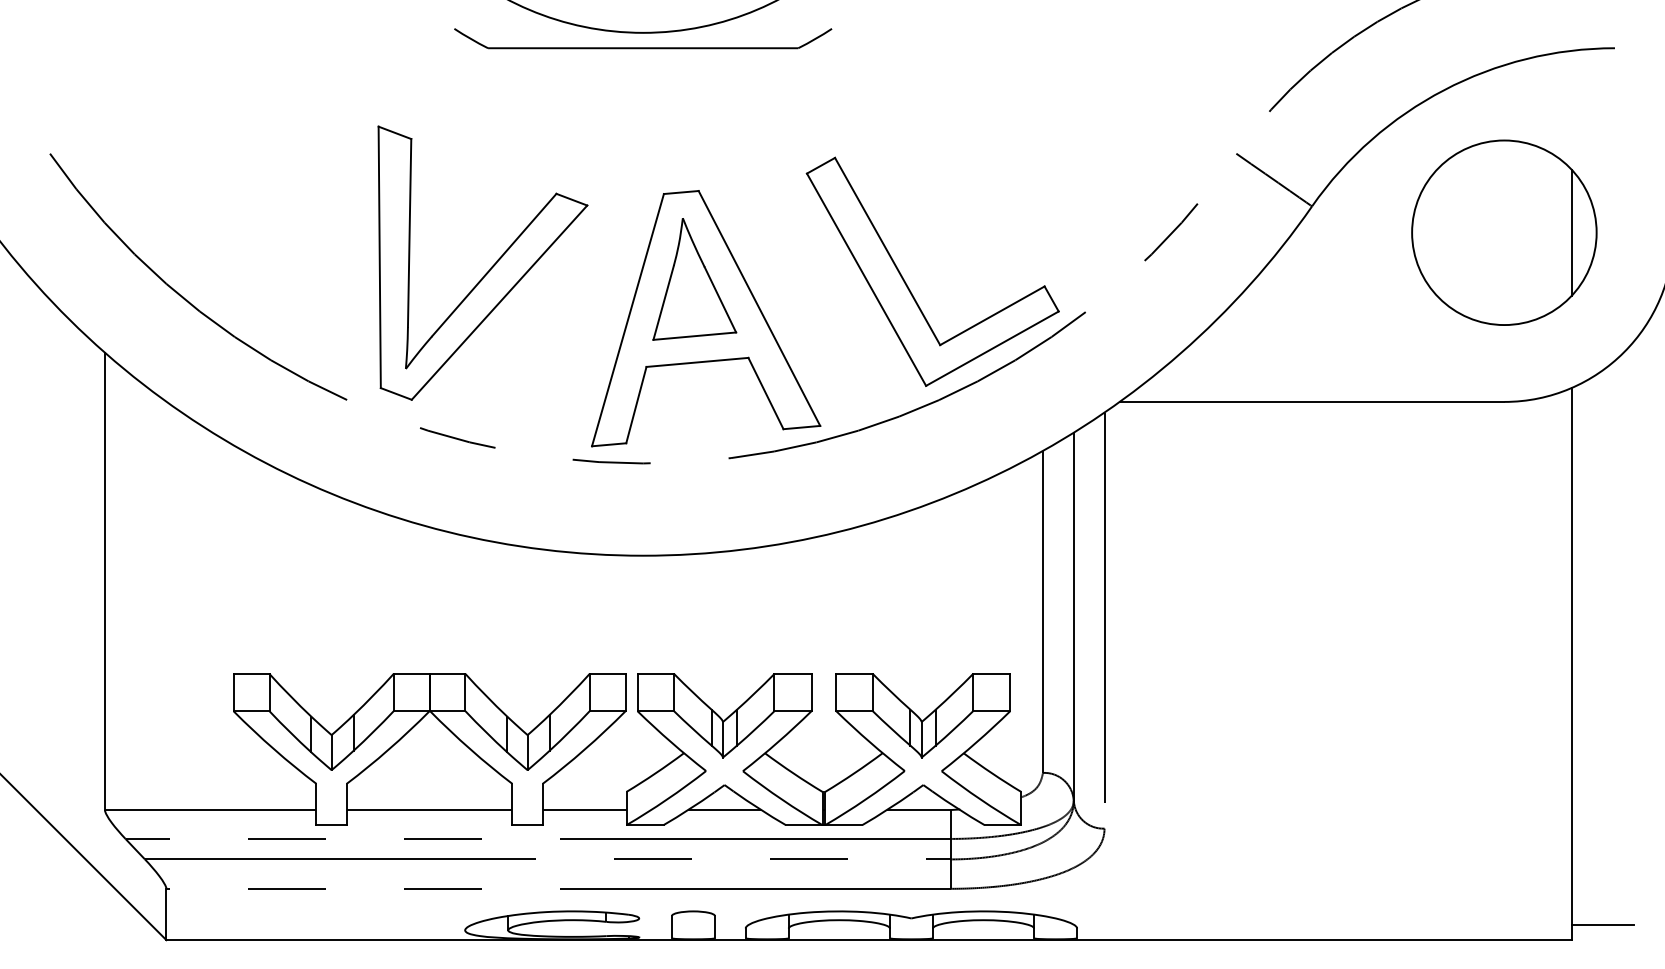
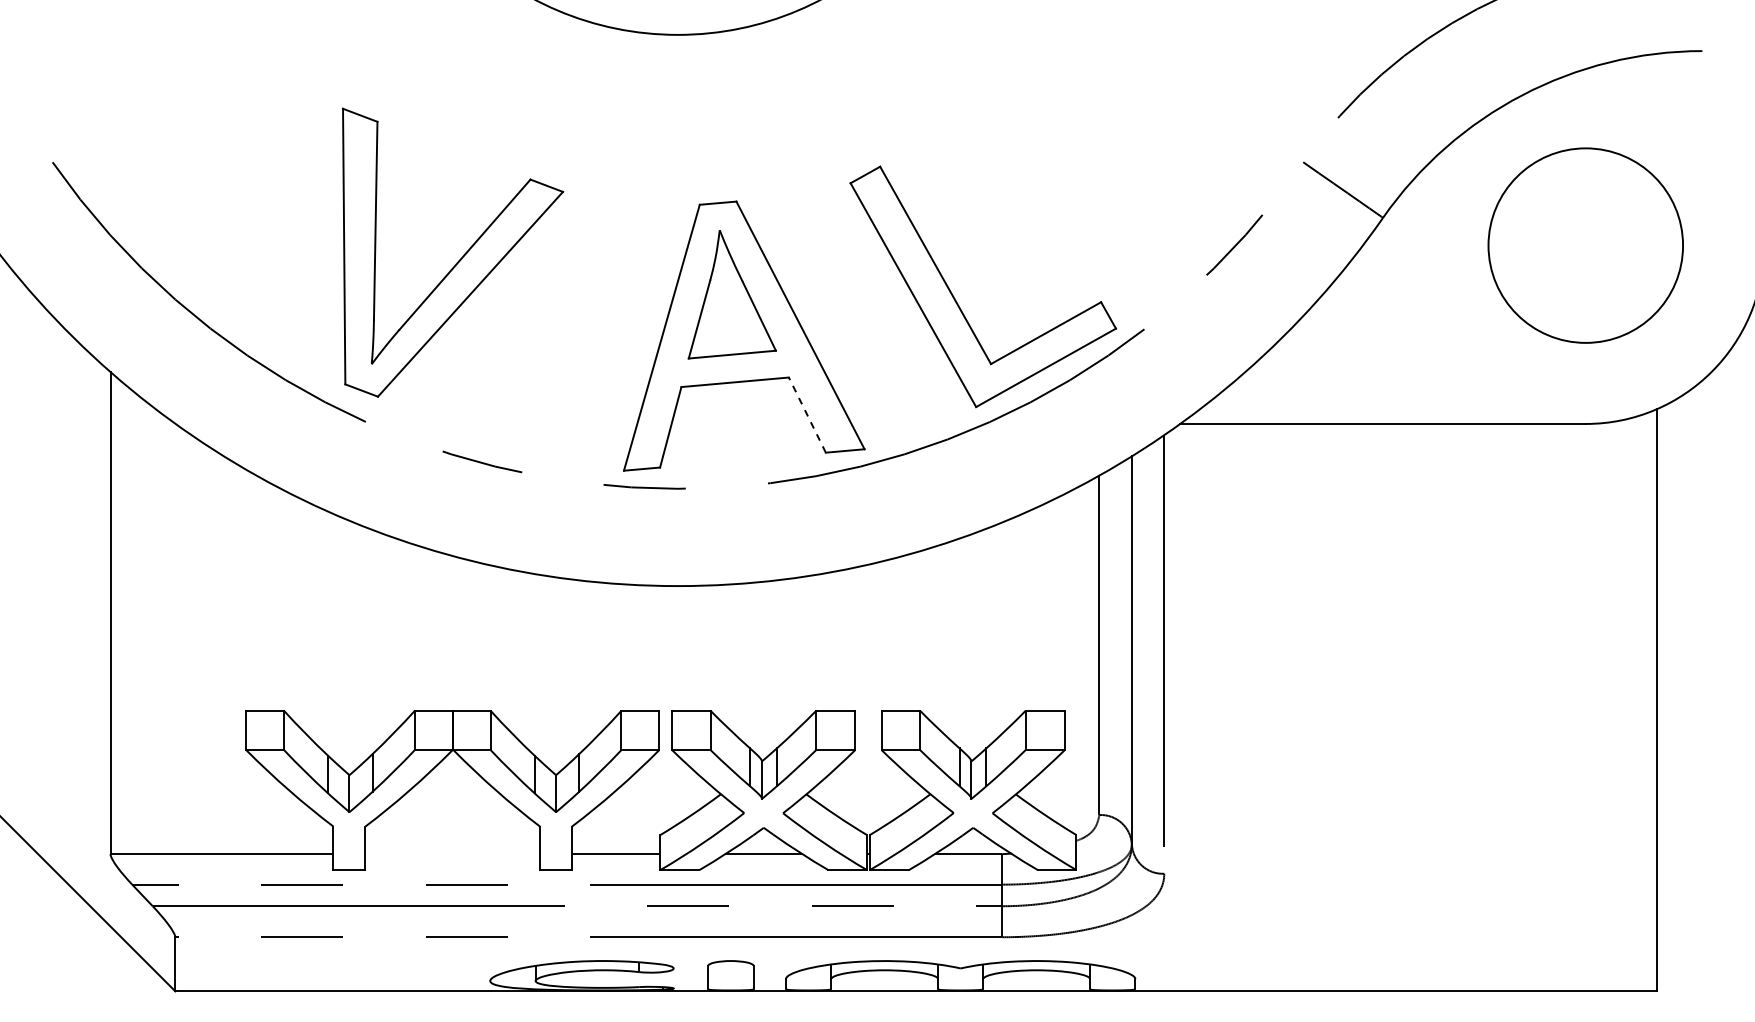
part: (642, 47) -> (677, 50), removed
line: (1572, 232) -> (1657, 245), removed
part: (490, 268) -> (460, 258), moved
line: (766, 393) -> (807, 415), solid -> dashed
line: (429, 810) -> (452, 854), removed
line: (1602, 925) -> (1689, 975), removed

